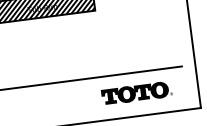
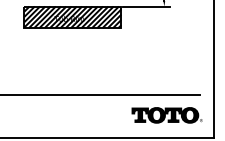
part: (136, 93) -> (166, 115), moved

